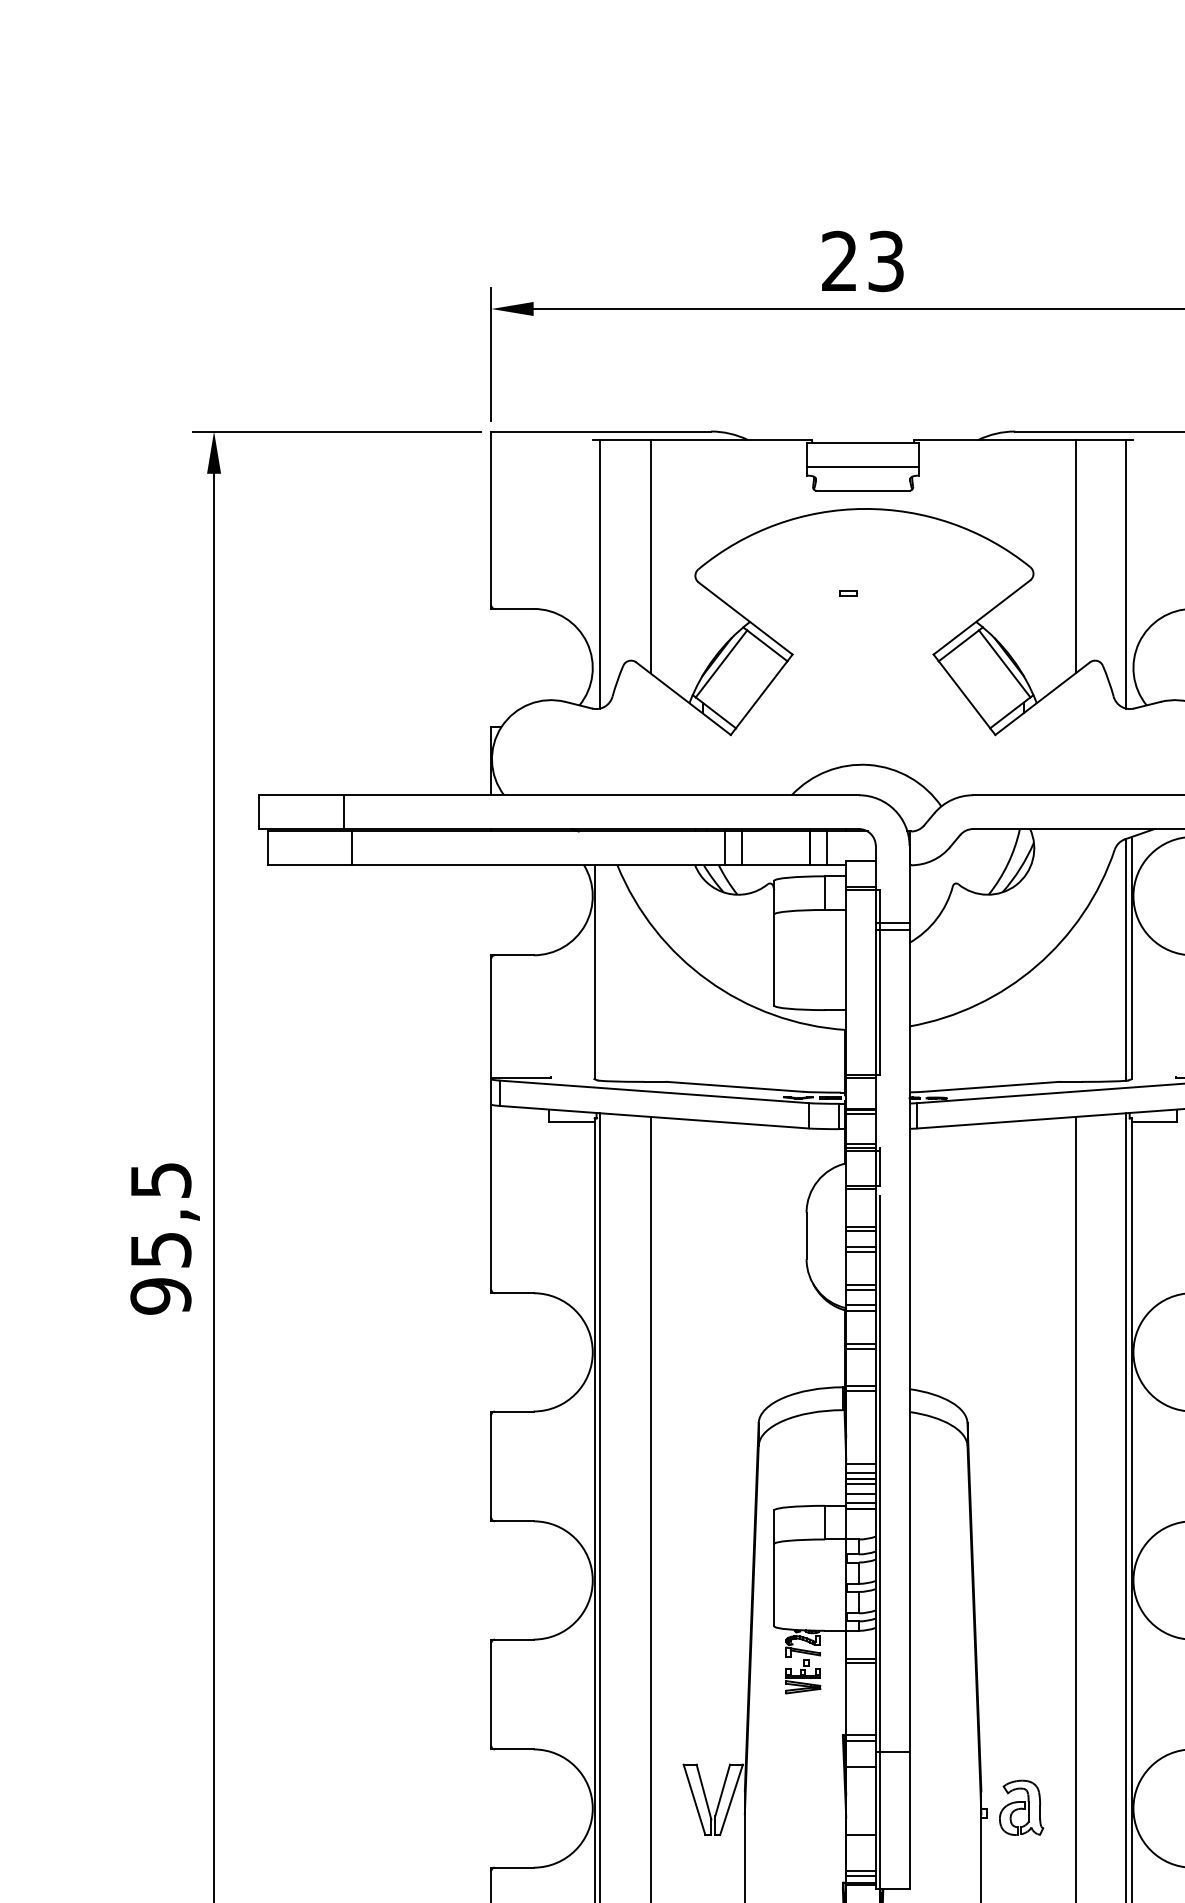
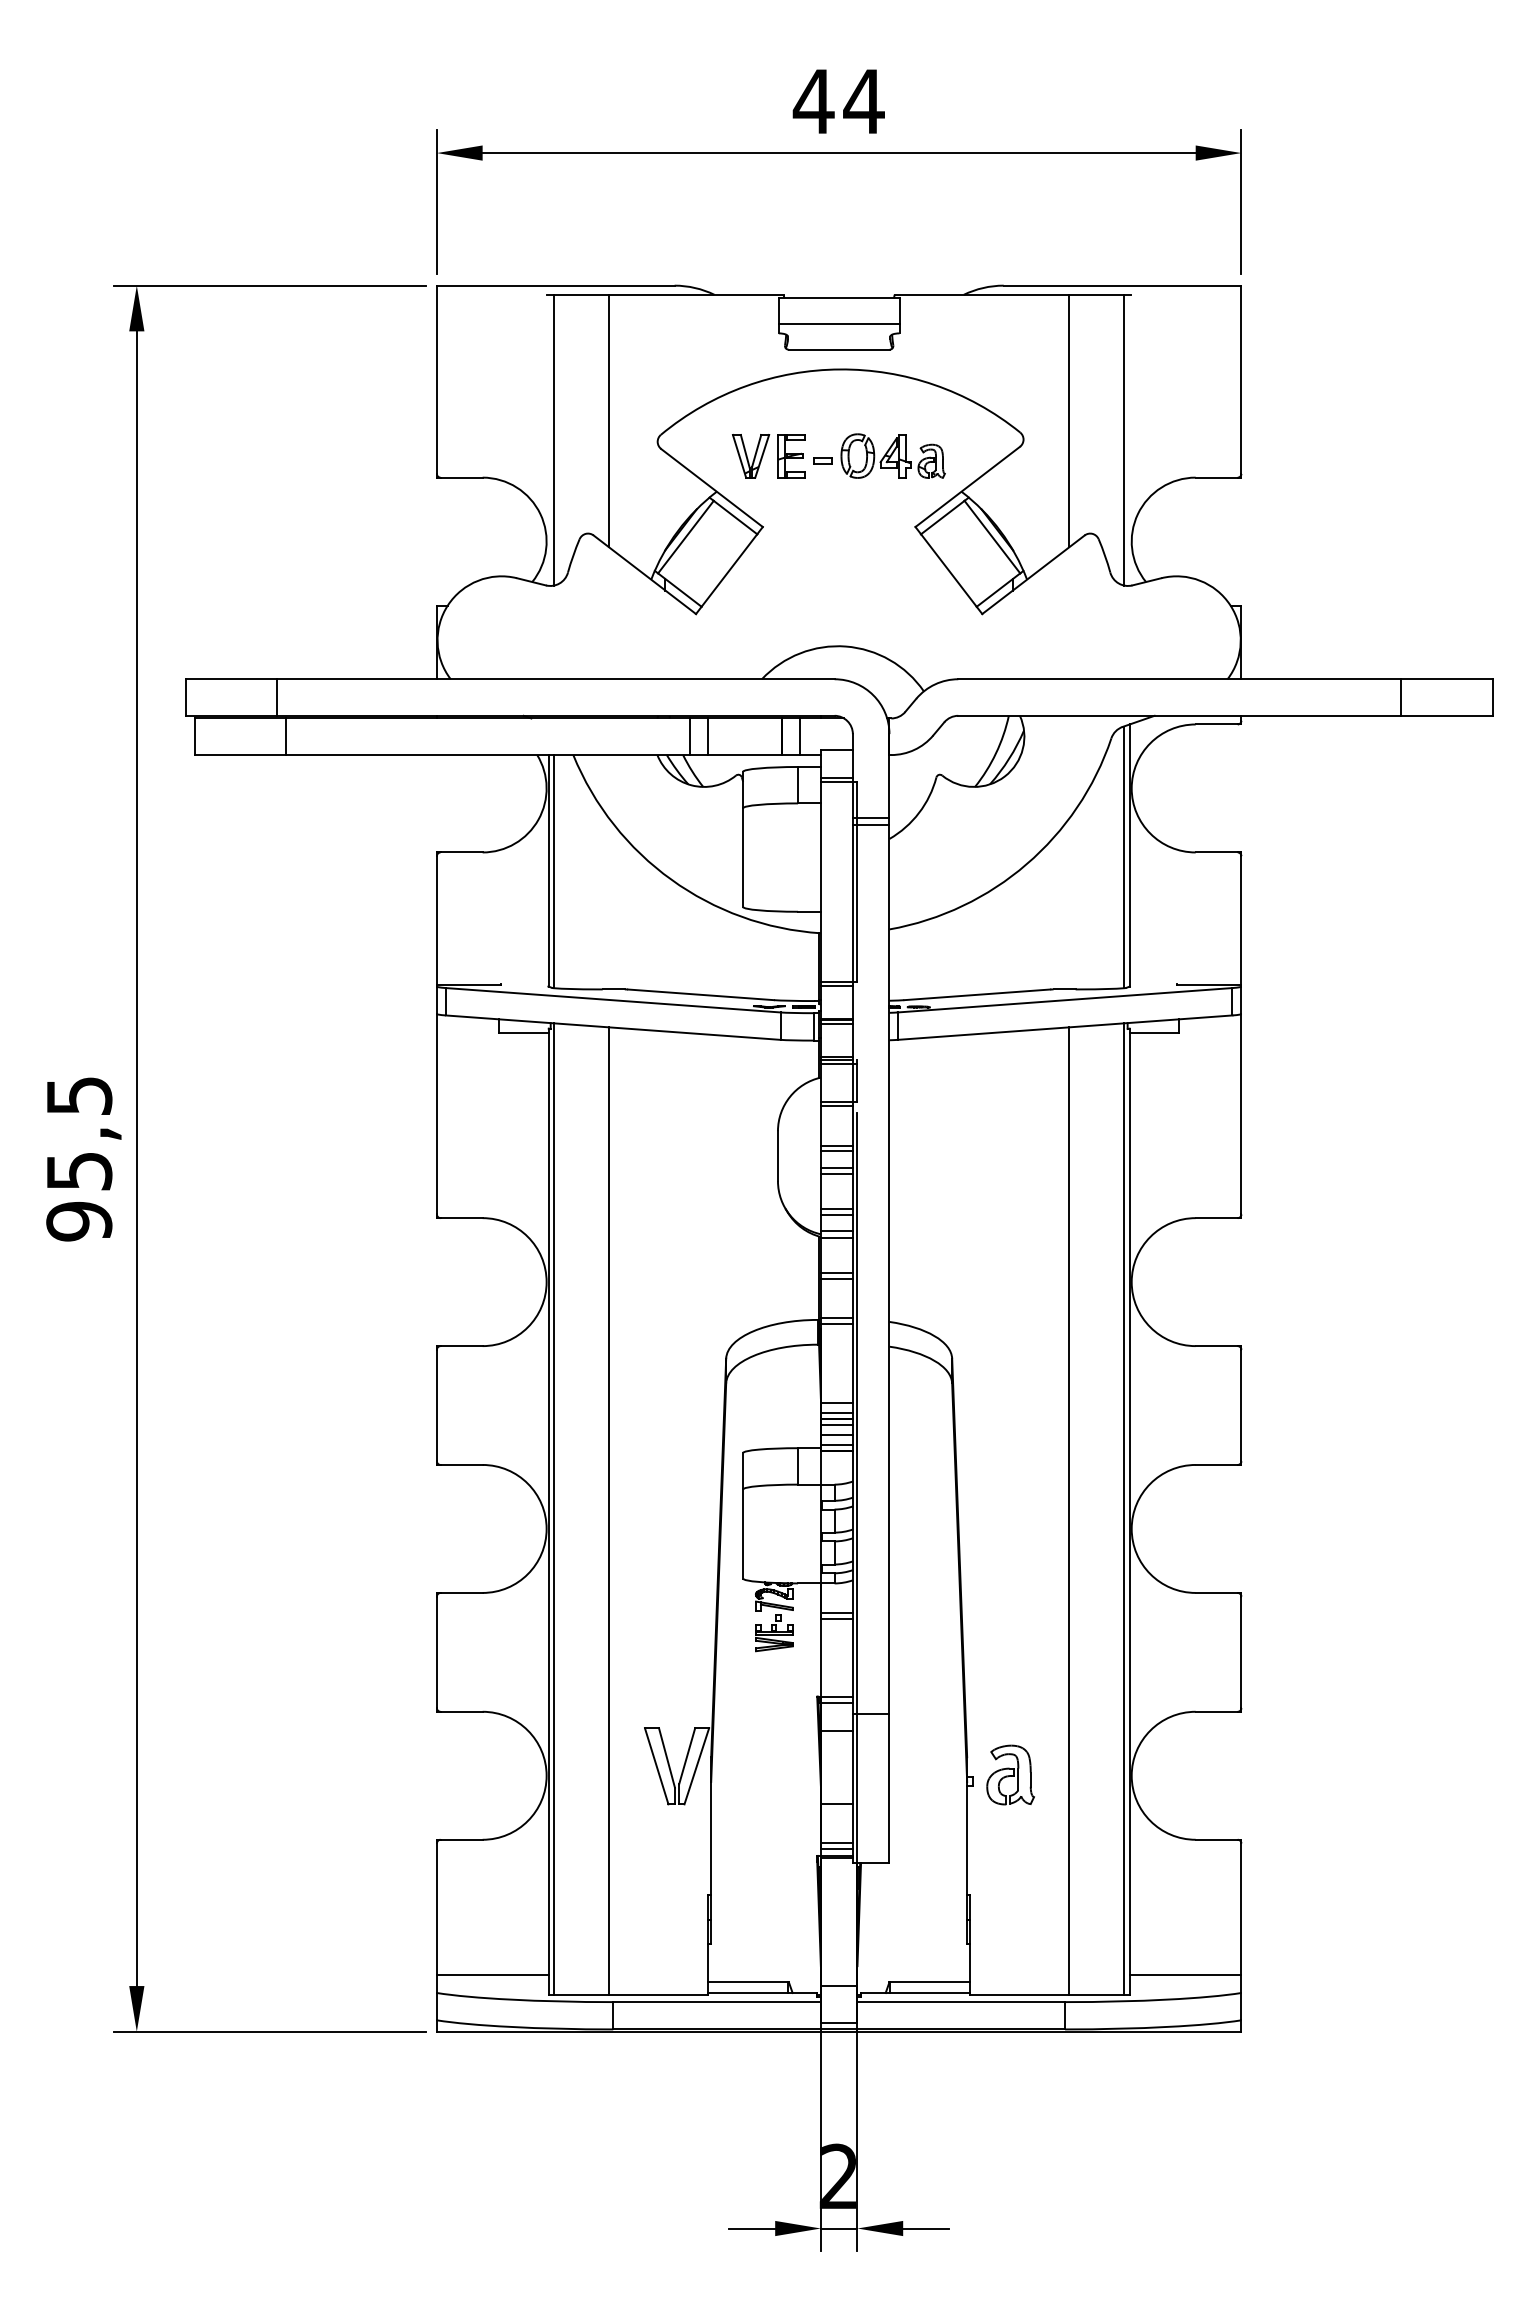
text: (862, 261) -> (838, 101), 23 -> 44
part: (912, 588) -> (892, 455), added
part: (797, 589) -> (768, 456), added
line: (600, 972) -> (554, 871), added

